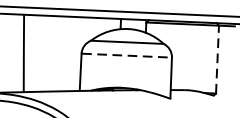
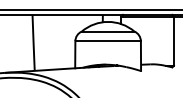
line: (127, 56) -> (108, 41), dashed -> solid
line: (216, 59) -> (173, 41), dashed -> solid

